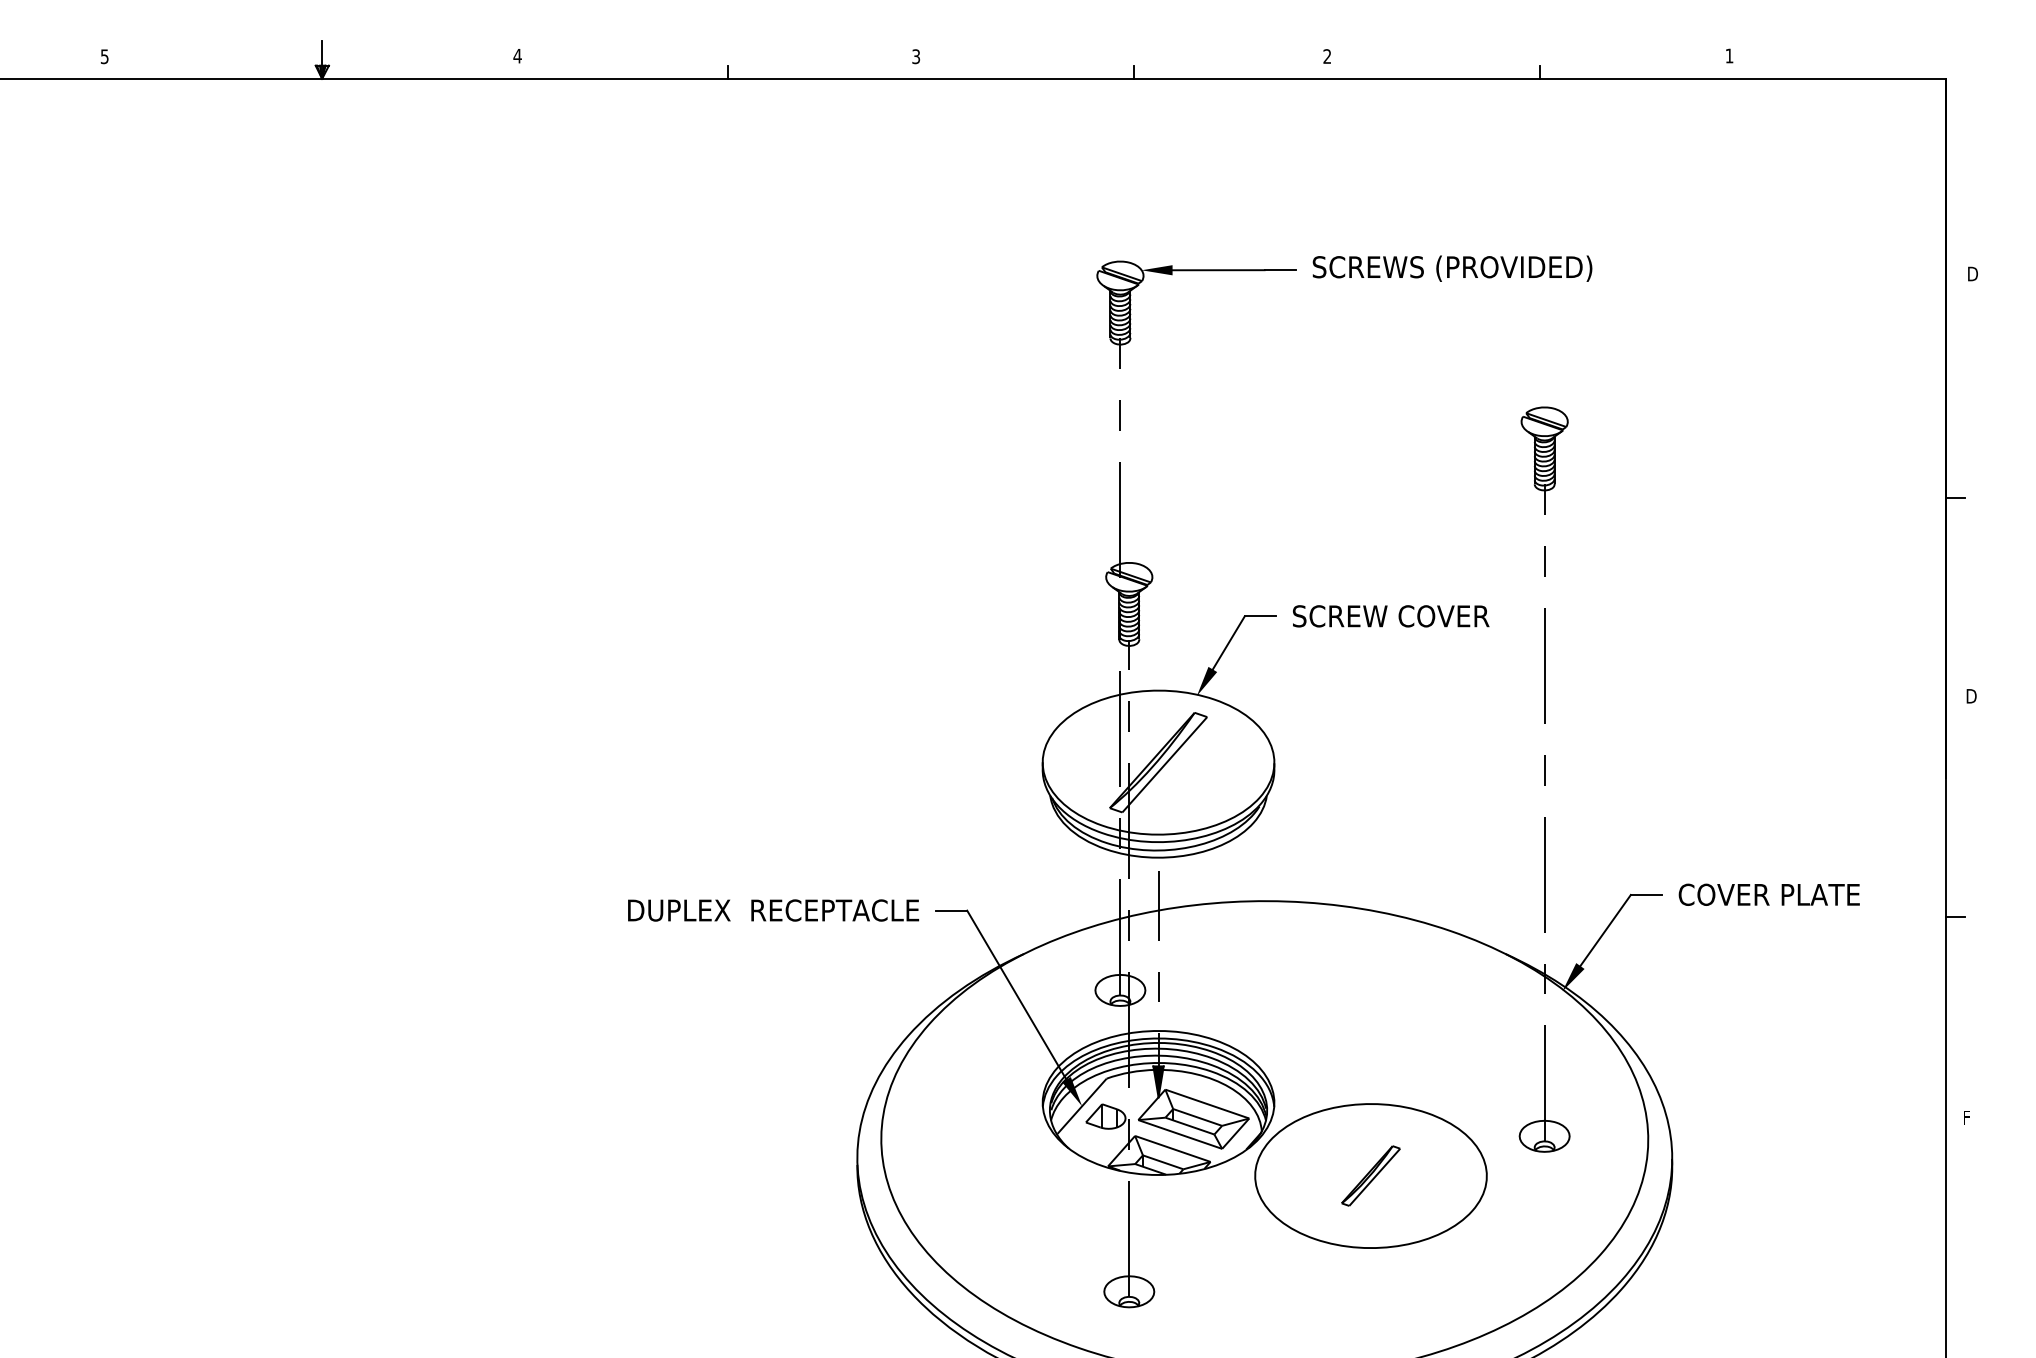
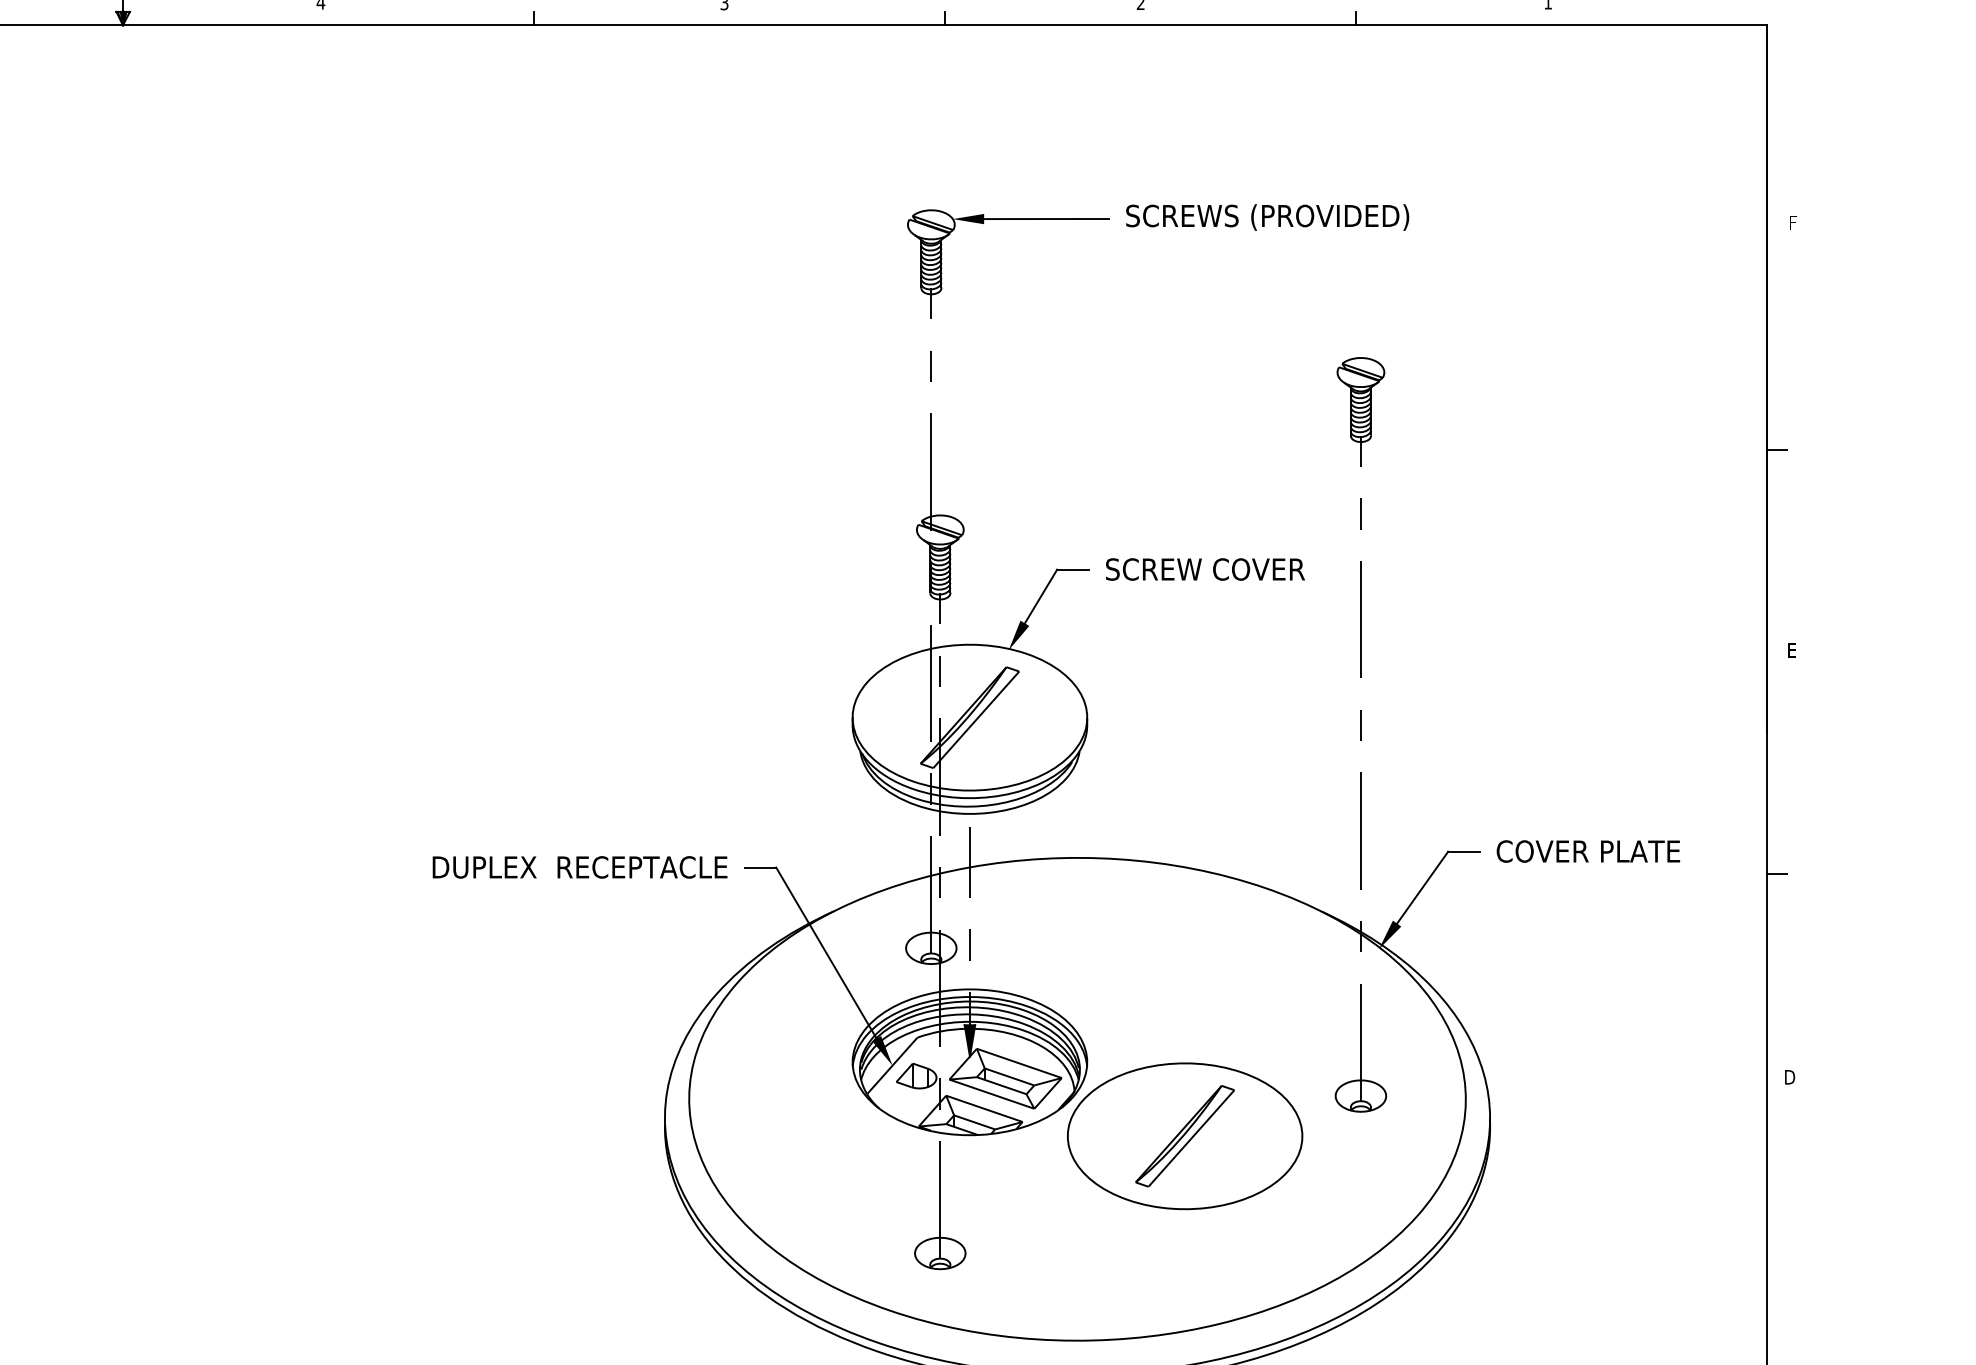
text: (1972, 273) -> (1794, 222), D -> F
text: (1971, 696) -> (1793, 650), D -> E
text: (1968, 1117) -> (1790, 1076), F -> D
part: (1370, 1175) -> (1184, 1135), size x1.67

